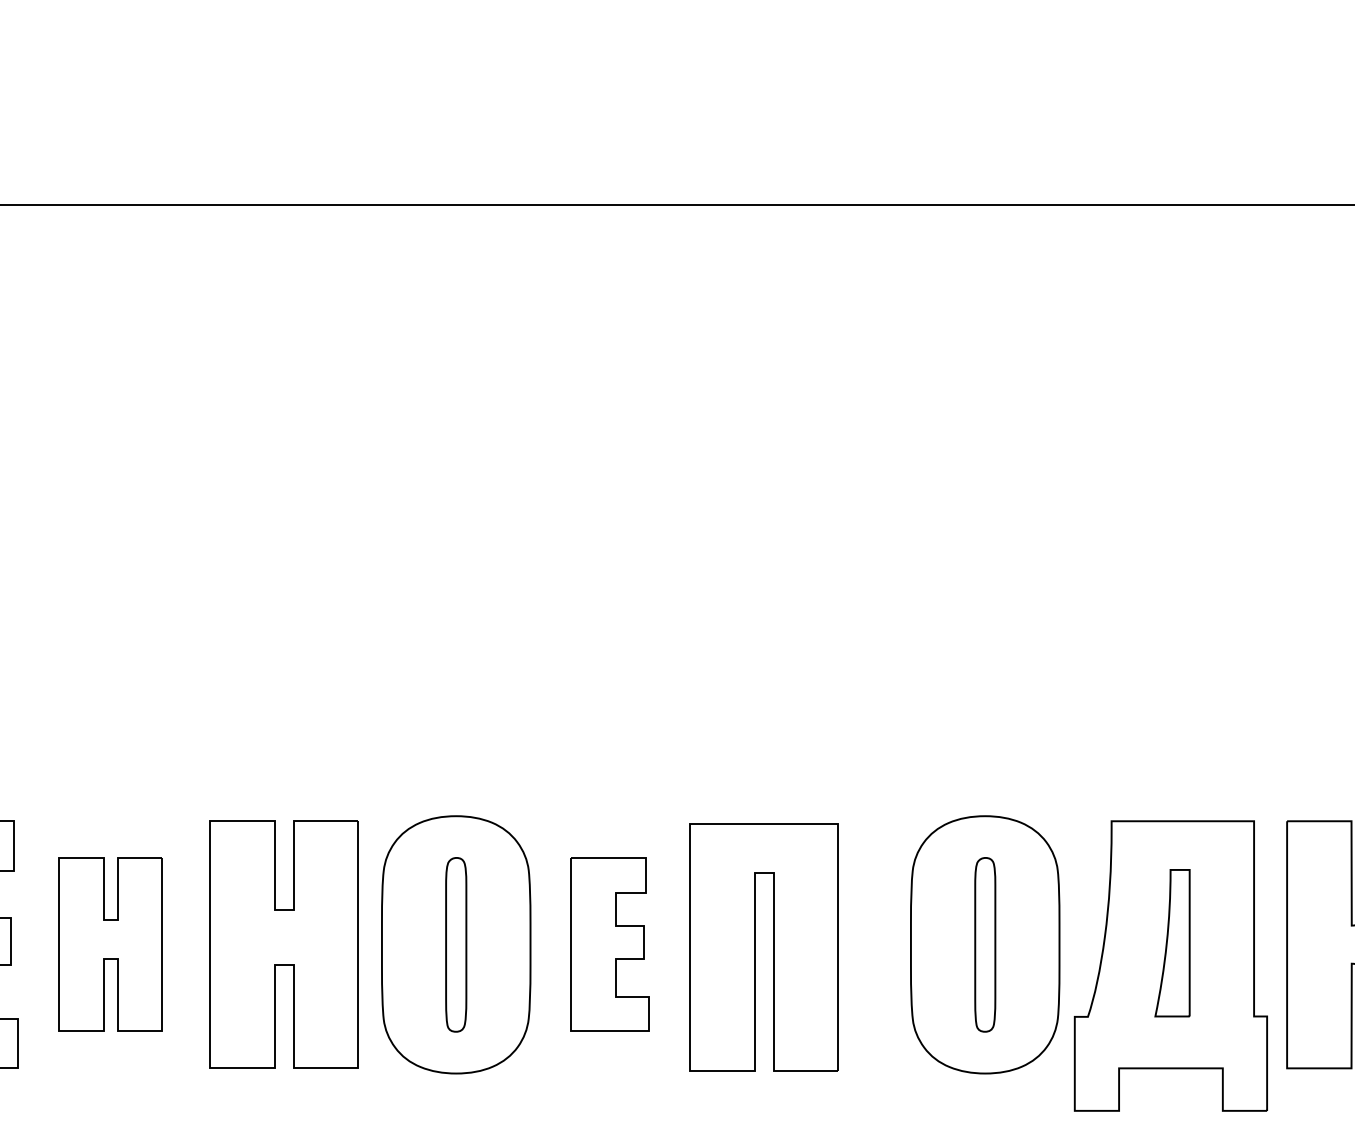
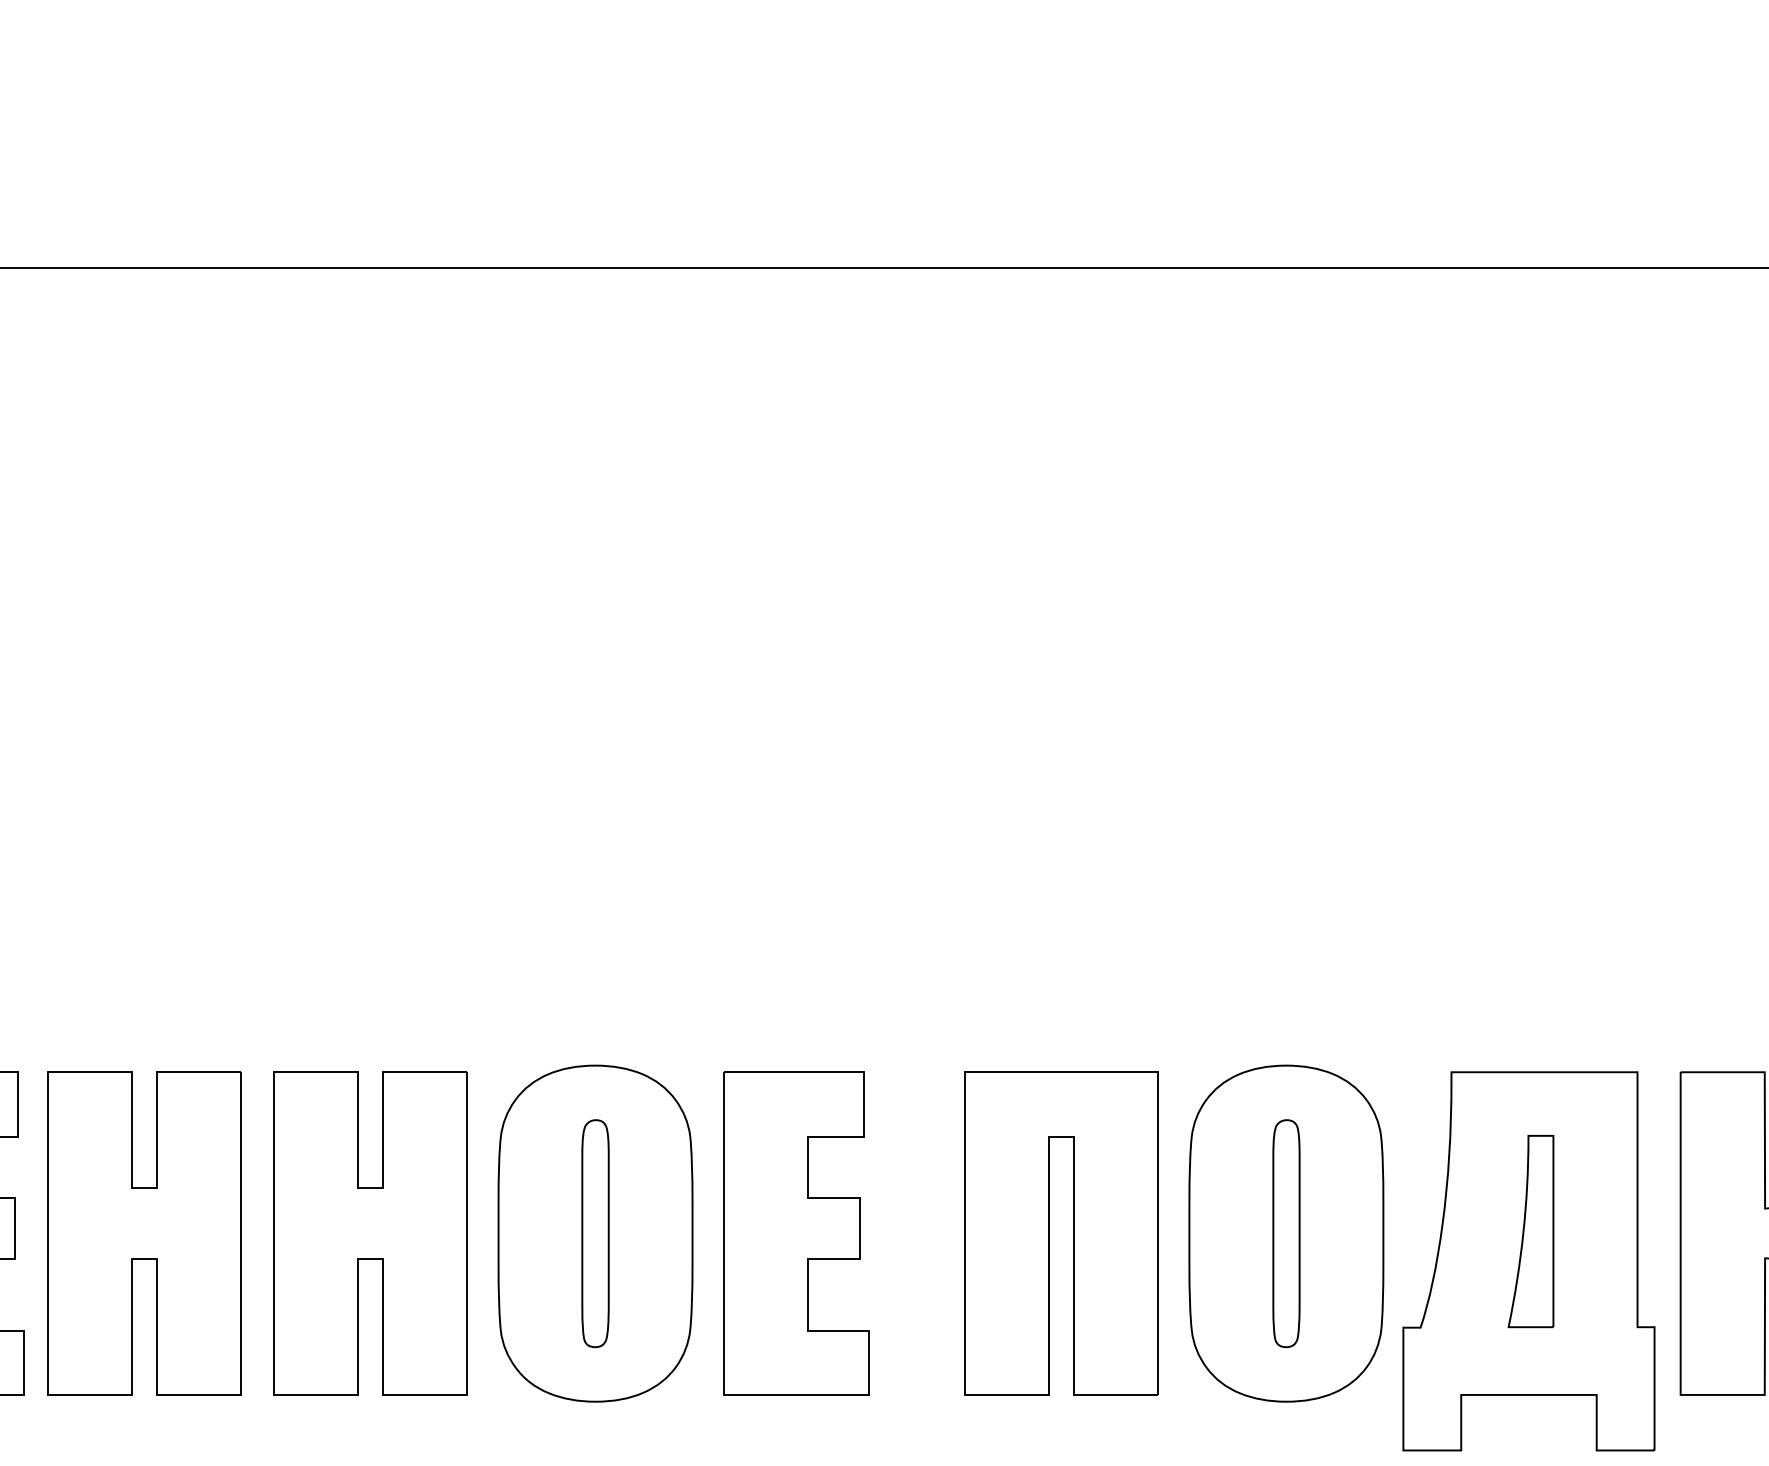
part: (110, 944) -> (144, 1233), size x1.43
part: (610, 944) -> (796, 1233), size x1.43
part: (754, 947) -> (1049, 1233), moved

